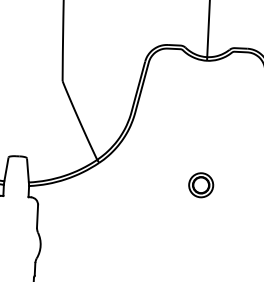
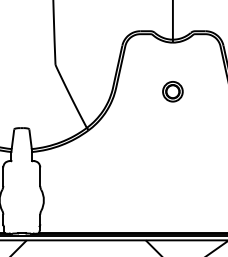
part: (200, 184) -> (172, 91), moved

